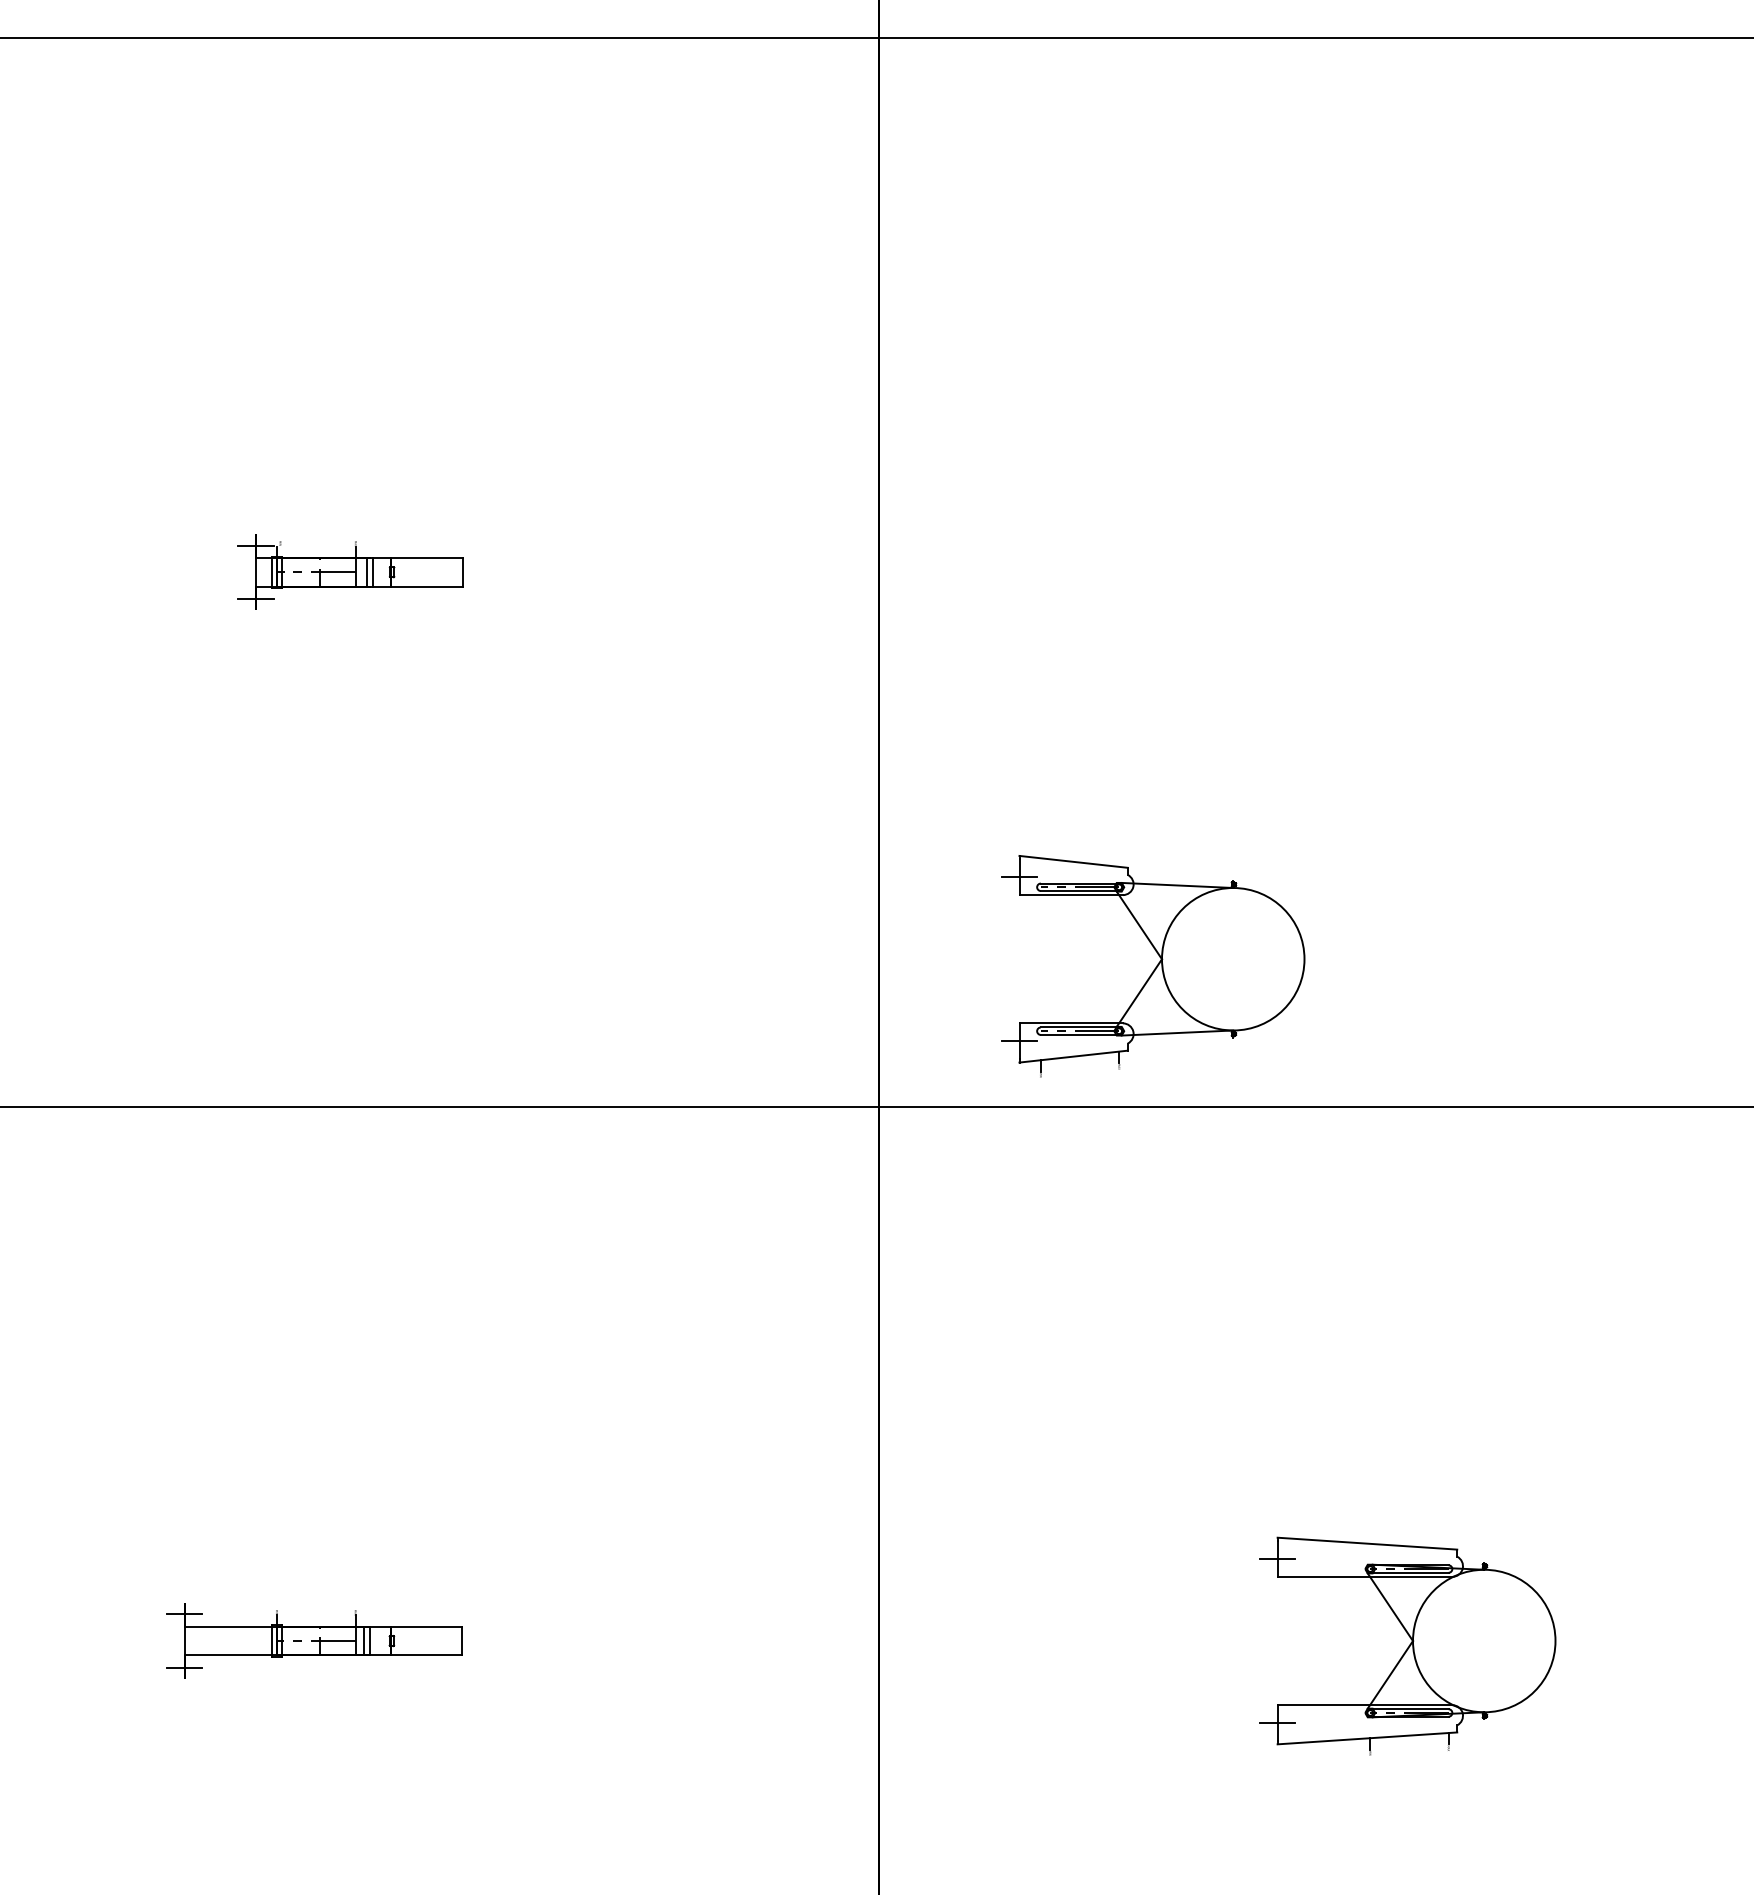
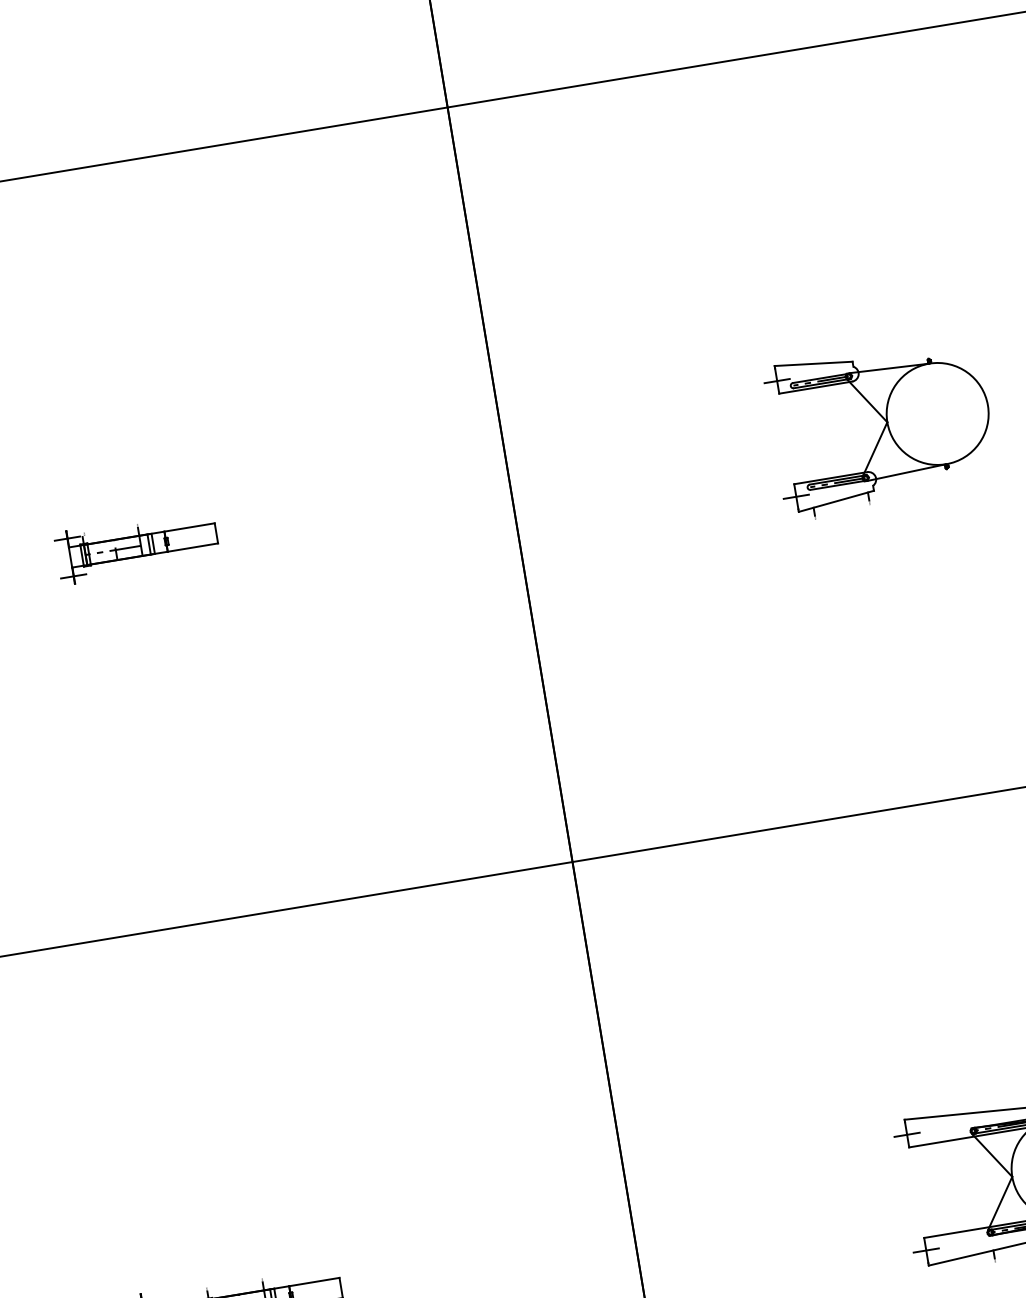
part: (1153, 966) -> (882, 428), moved

